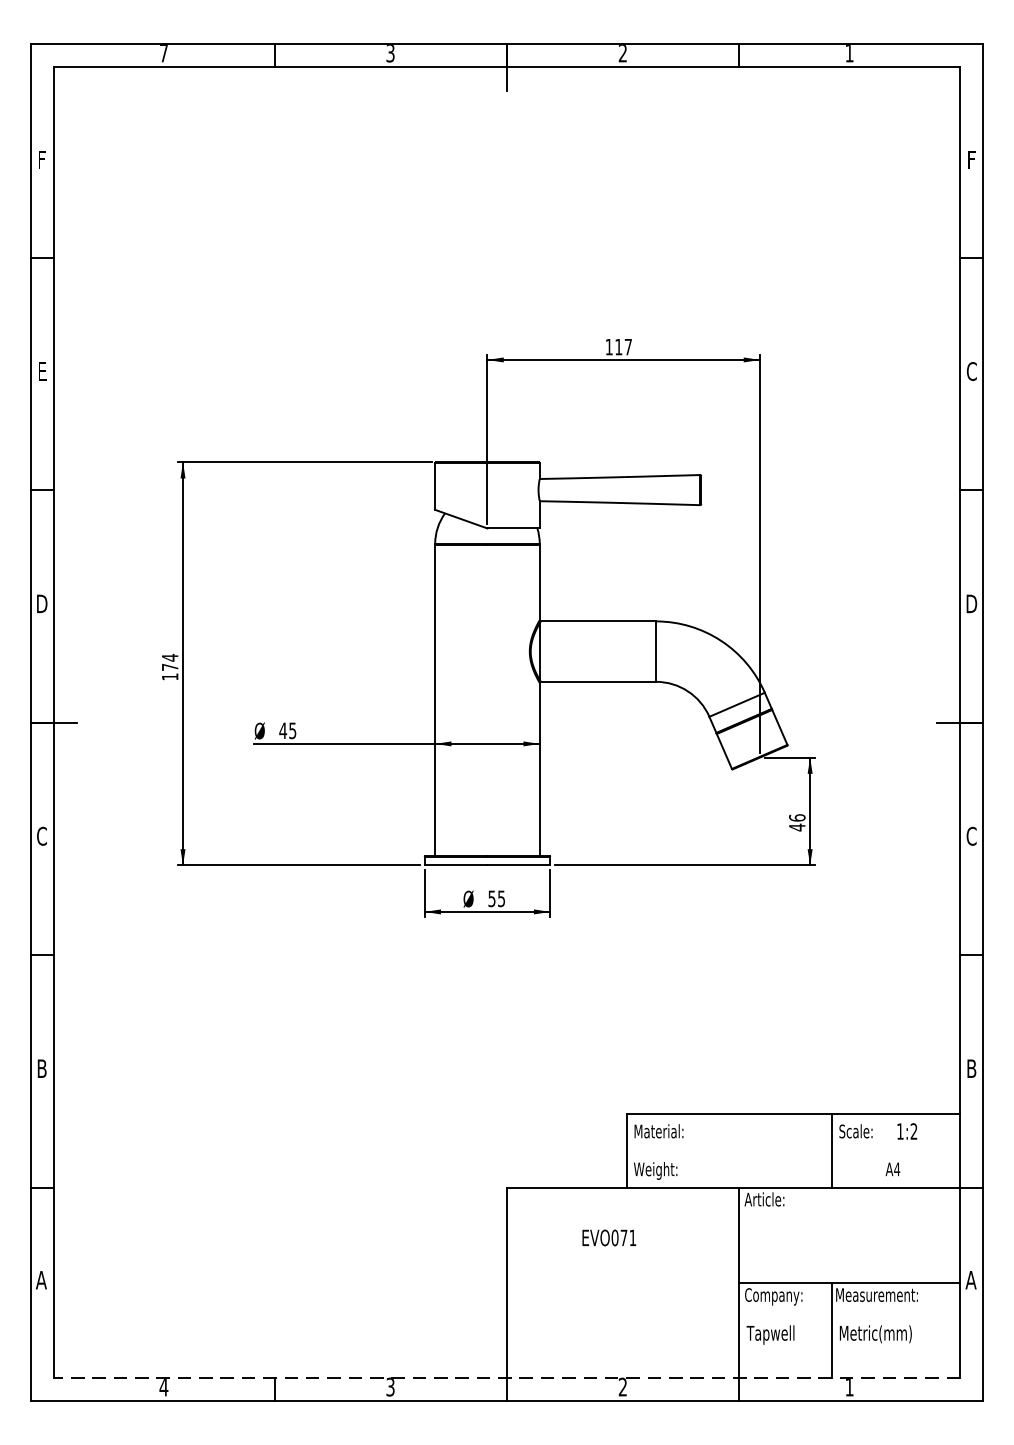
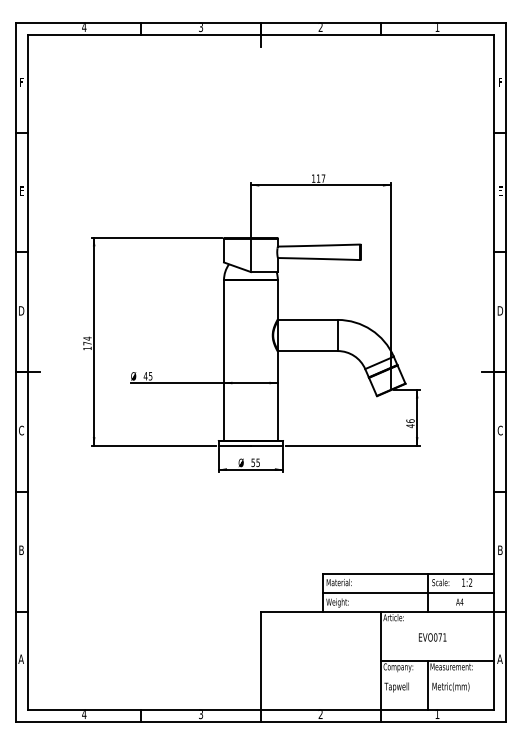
text: (164, 53) -> (84, 27), 7 -> 4
text: (970, 370) -> (499, 190), C -> E
line: (793, 1150) -> (408, 592), added
text: (608, 1237) -> (432, 637), moved
line: (506, 1377) -> (260, 709), dashed -> solid

